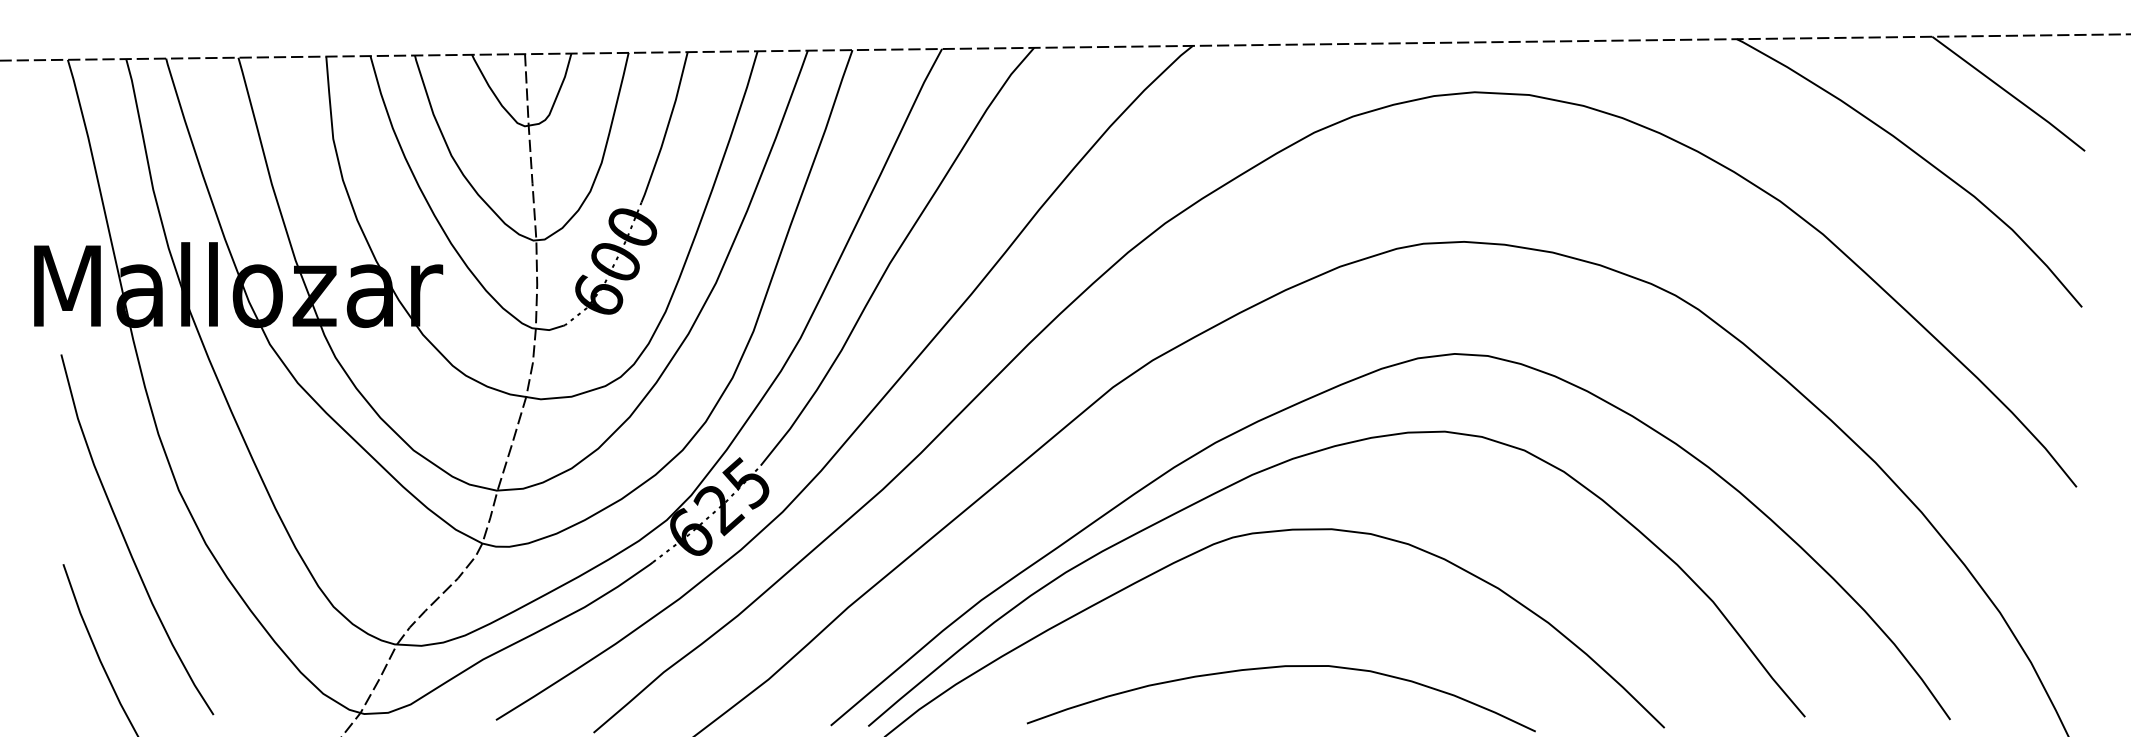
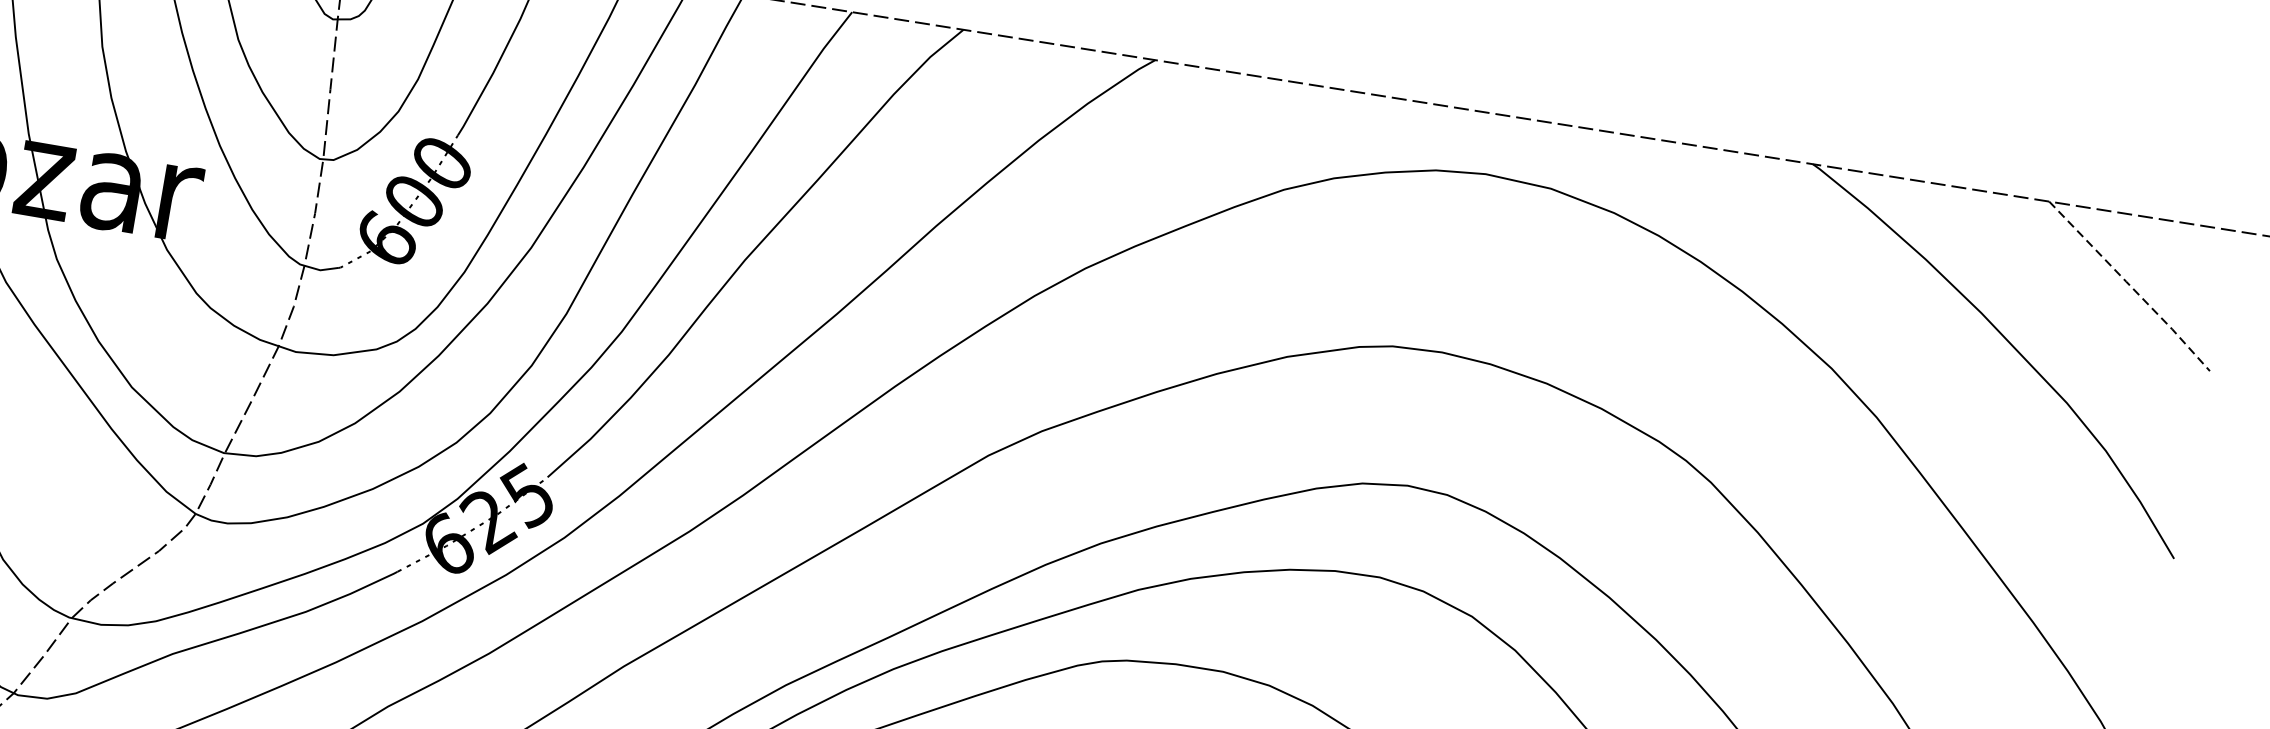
line: (2010, 94) -> (2131, 287), solid -> dashed

